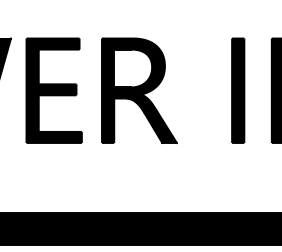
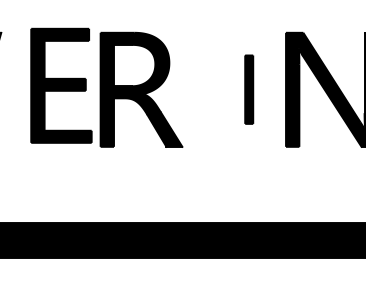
part: (54, 90) -> (61, 85), moved
part: (237, 90) -> (248, 89), size x0.6

